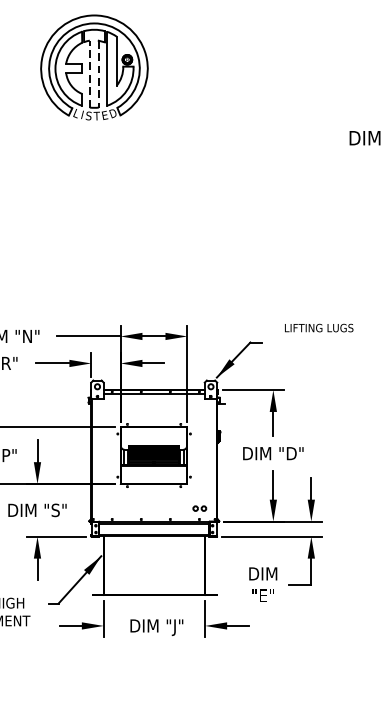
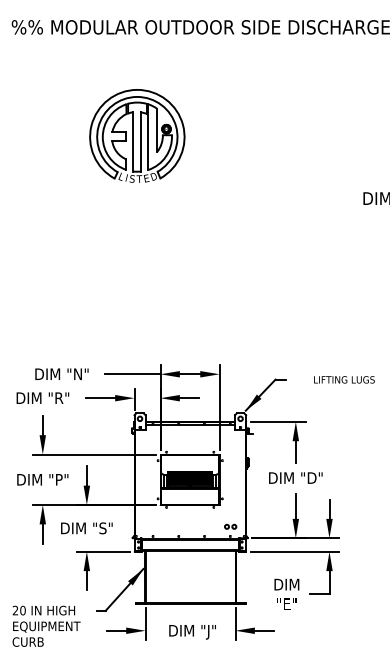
line: (90, 73) -> (133, 141), dashed -> solid
line: (99, 73) -> (141, 141), dashed -> solid
text: (319, 327) -> (344, 379), moved

